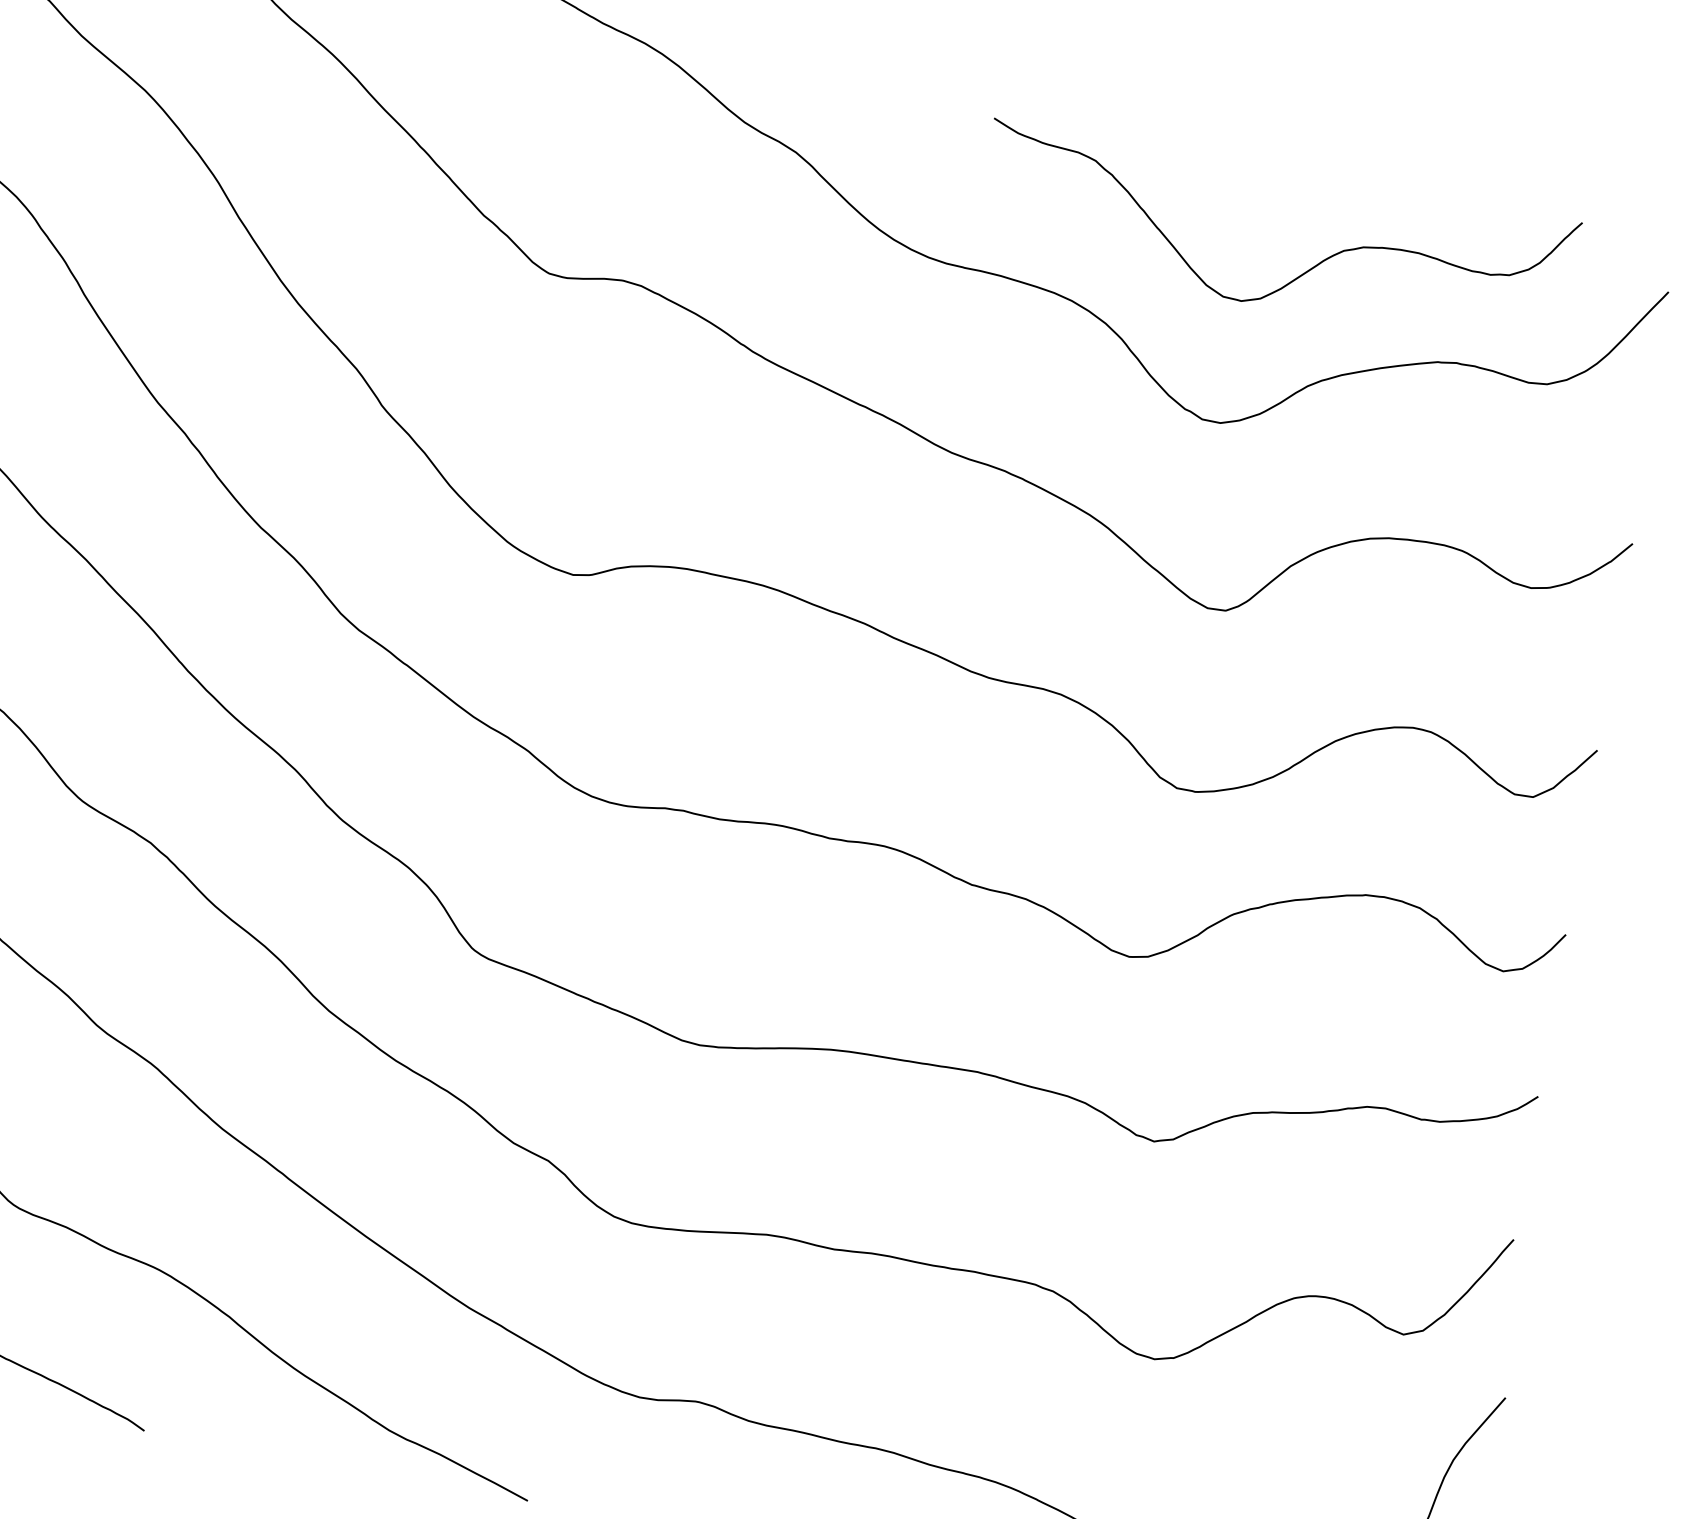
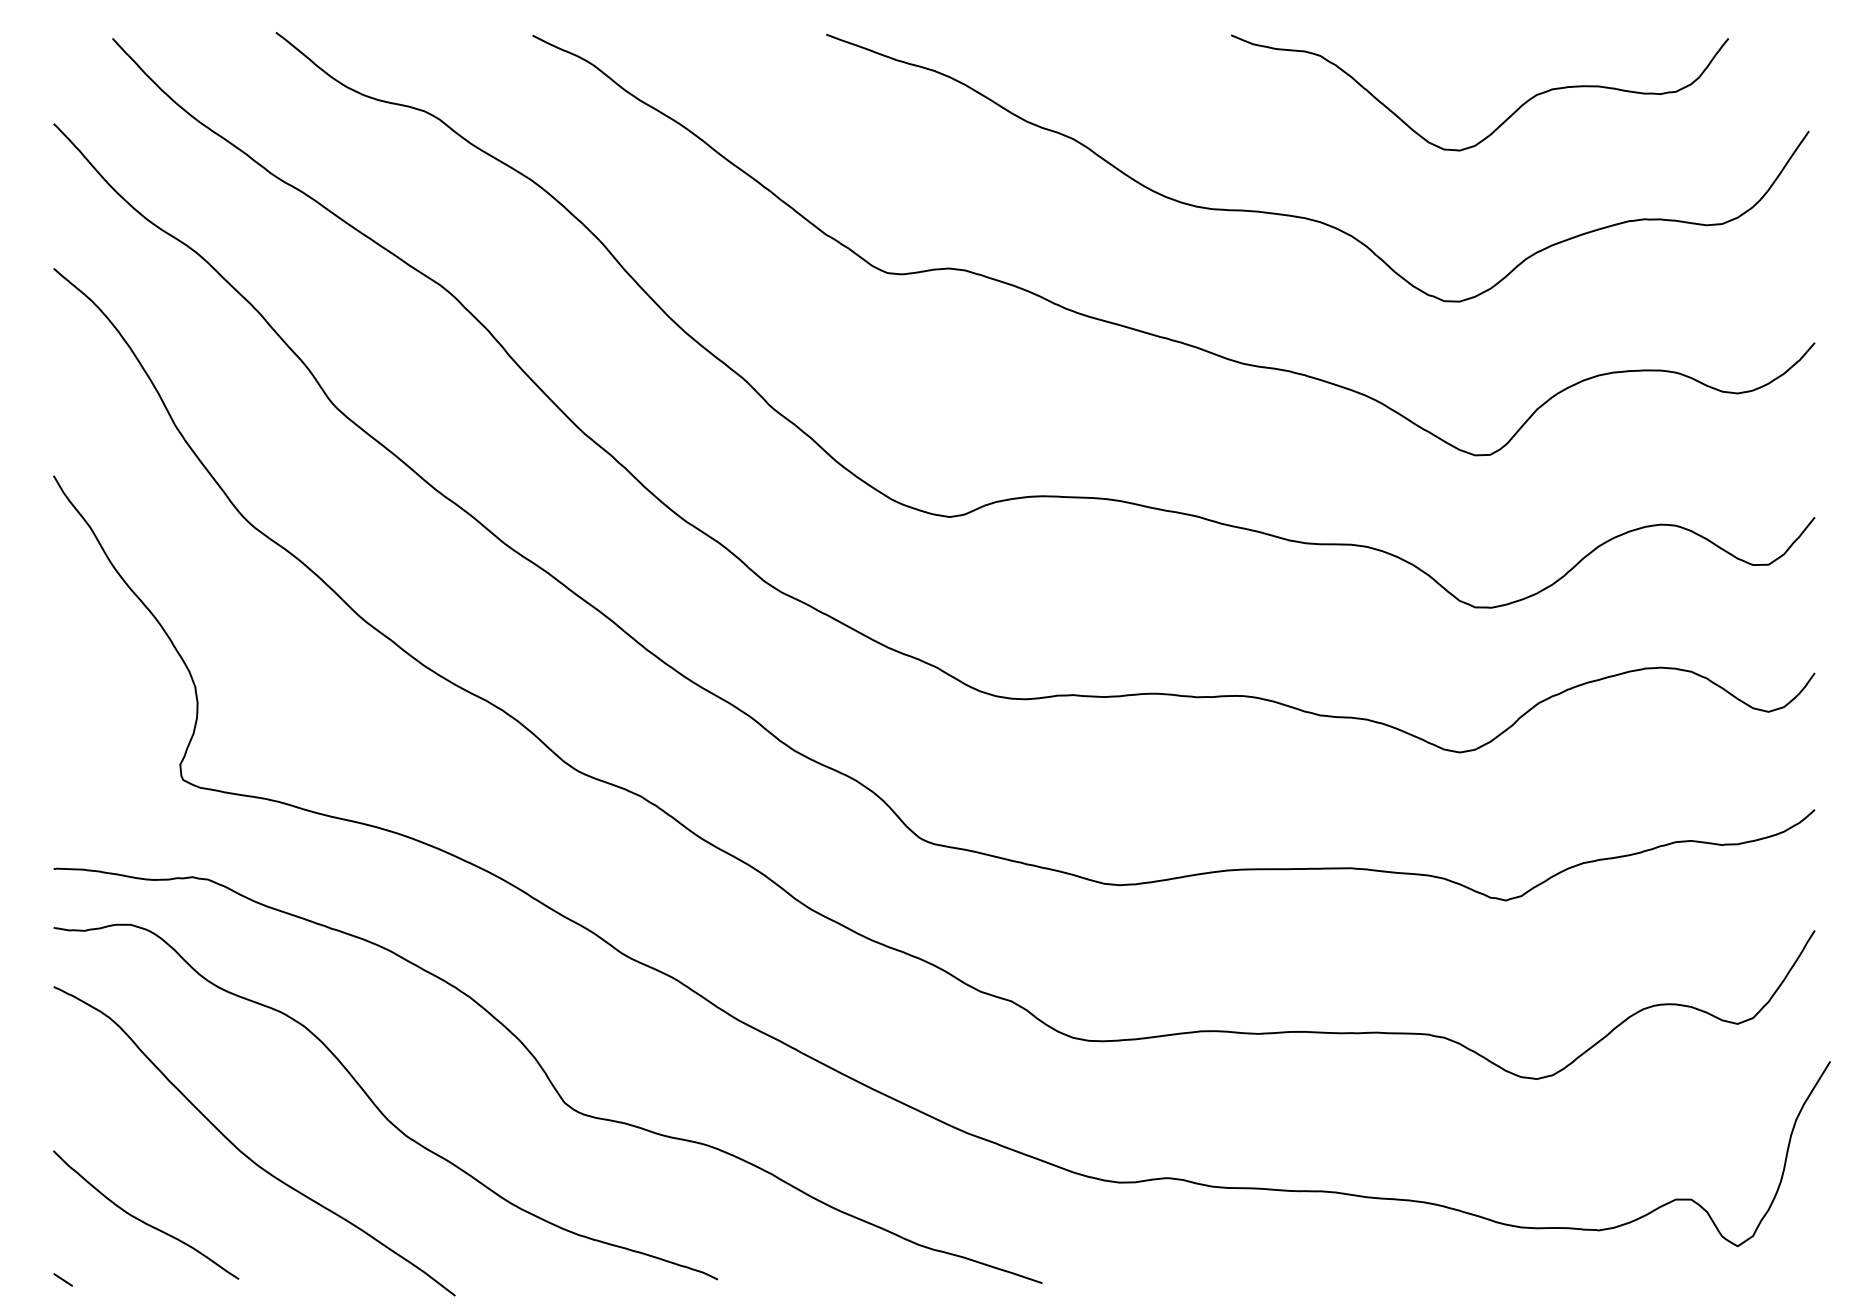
curve: (1303, 272) -> (1506, 118), moved

